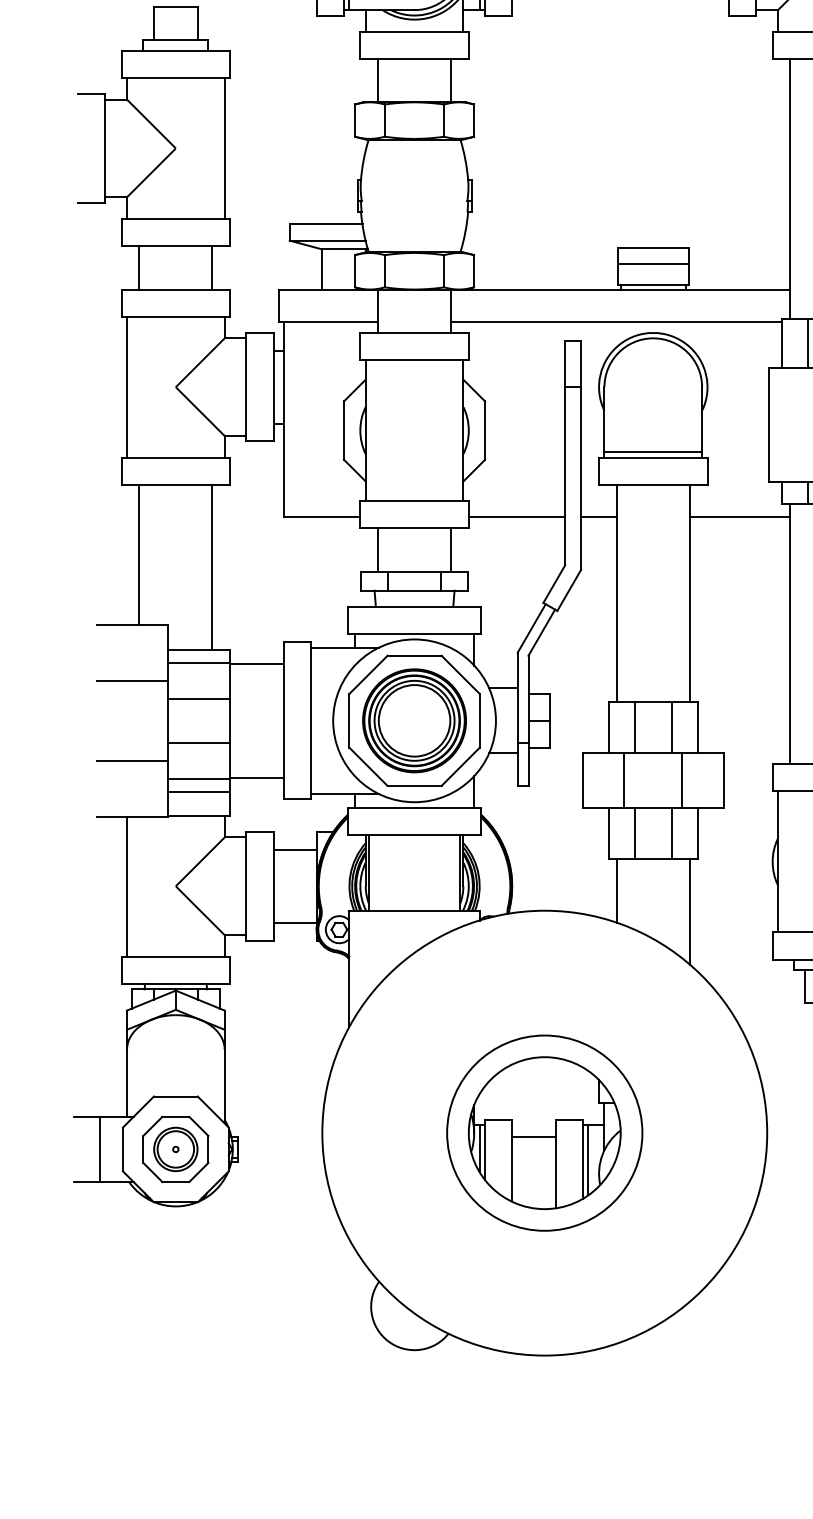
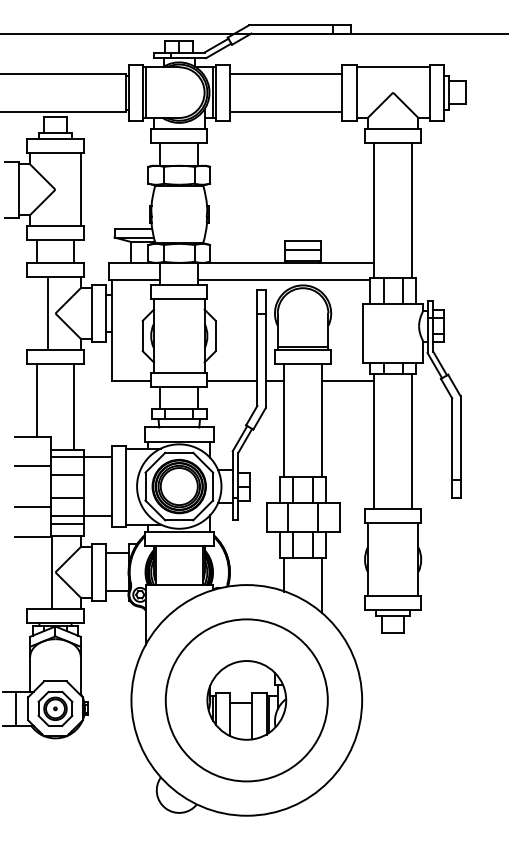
line: (127, 387) -> (48, 313), moved
line: (127, 886) -> (52, 572), moved
circle: (544, 1133) -> (246, 700), size x1.6

